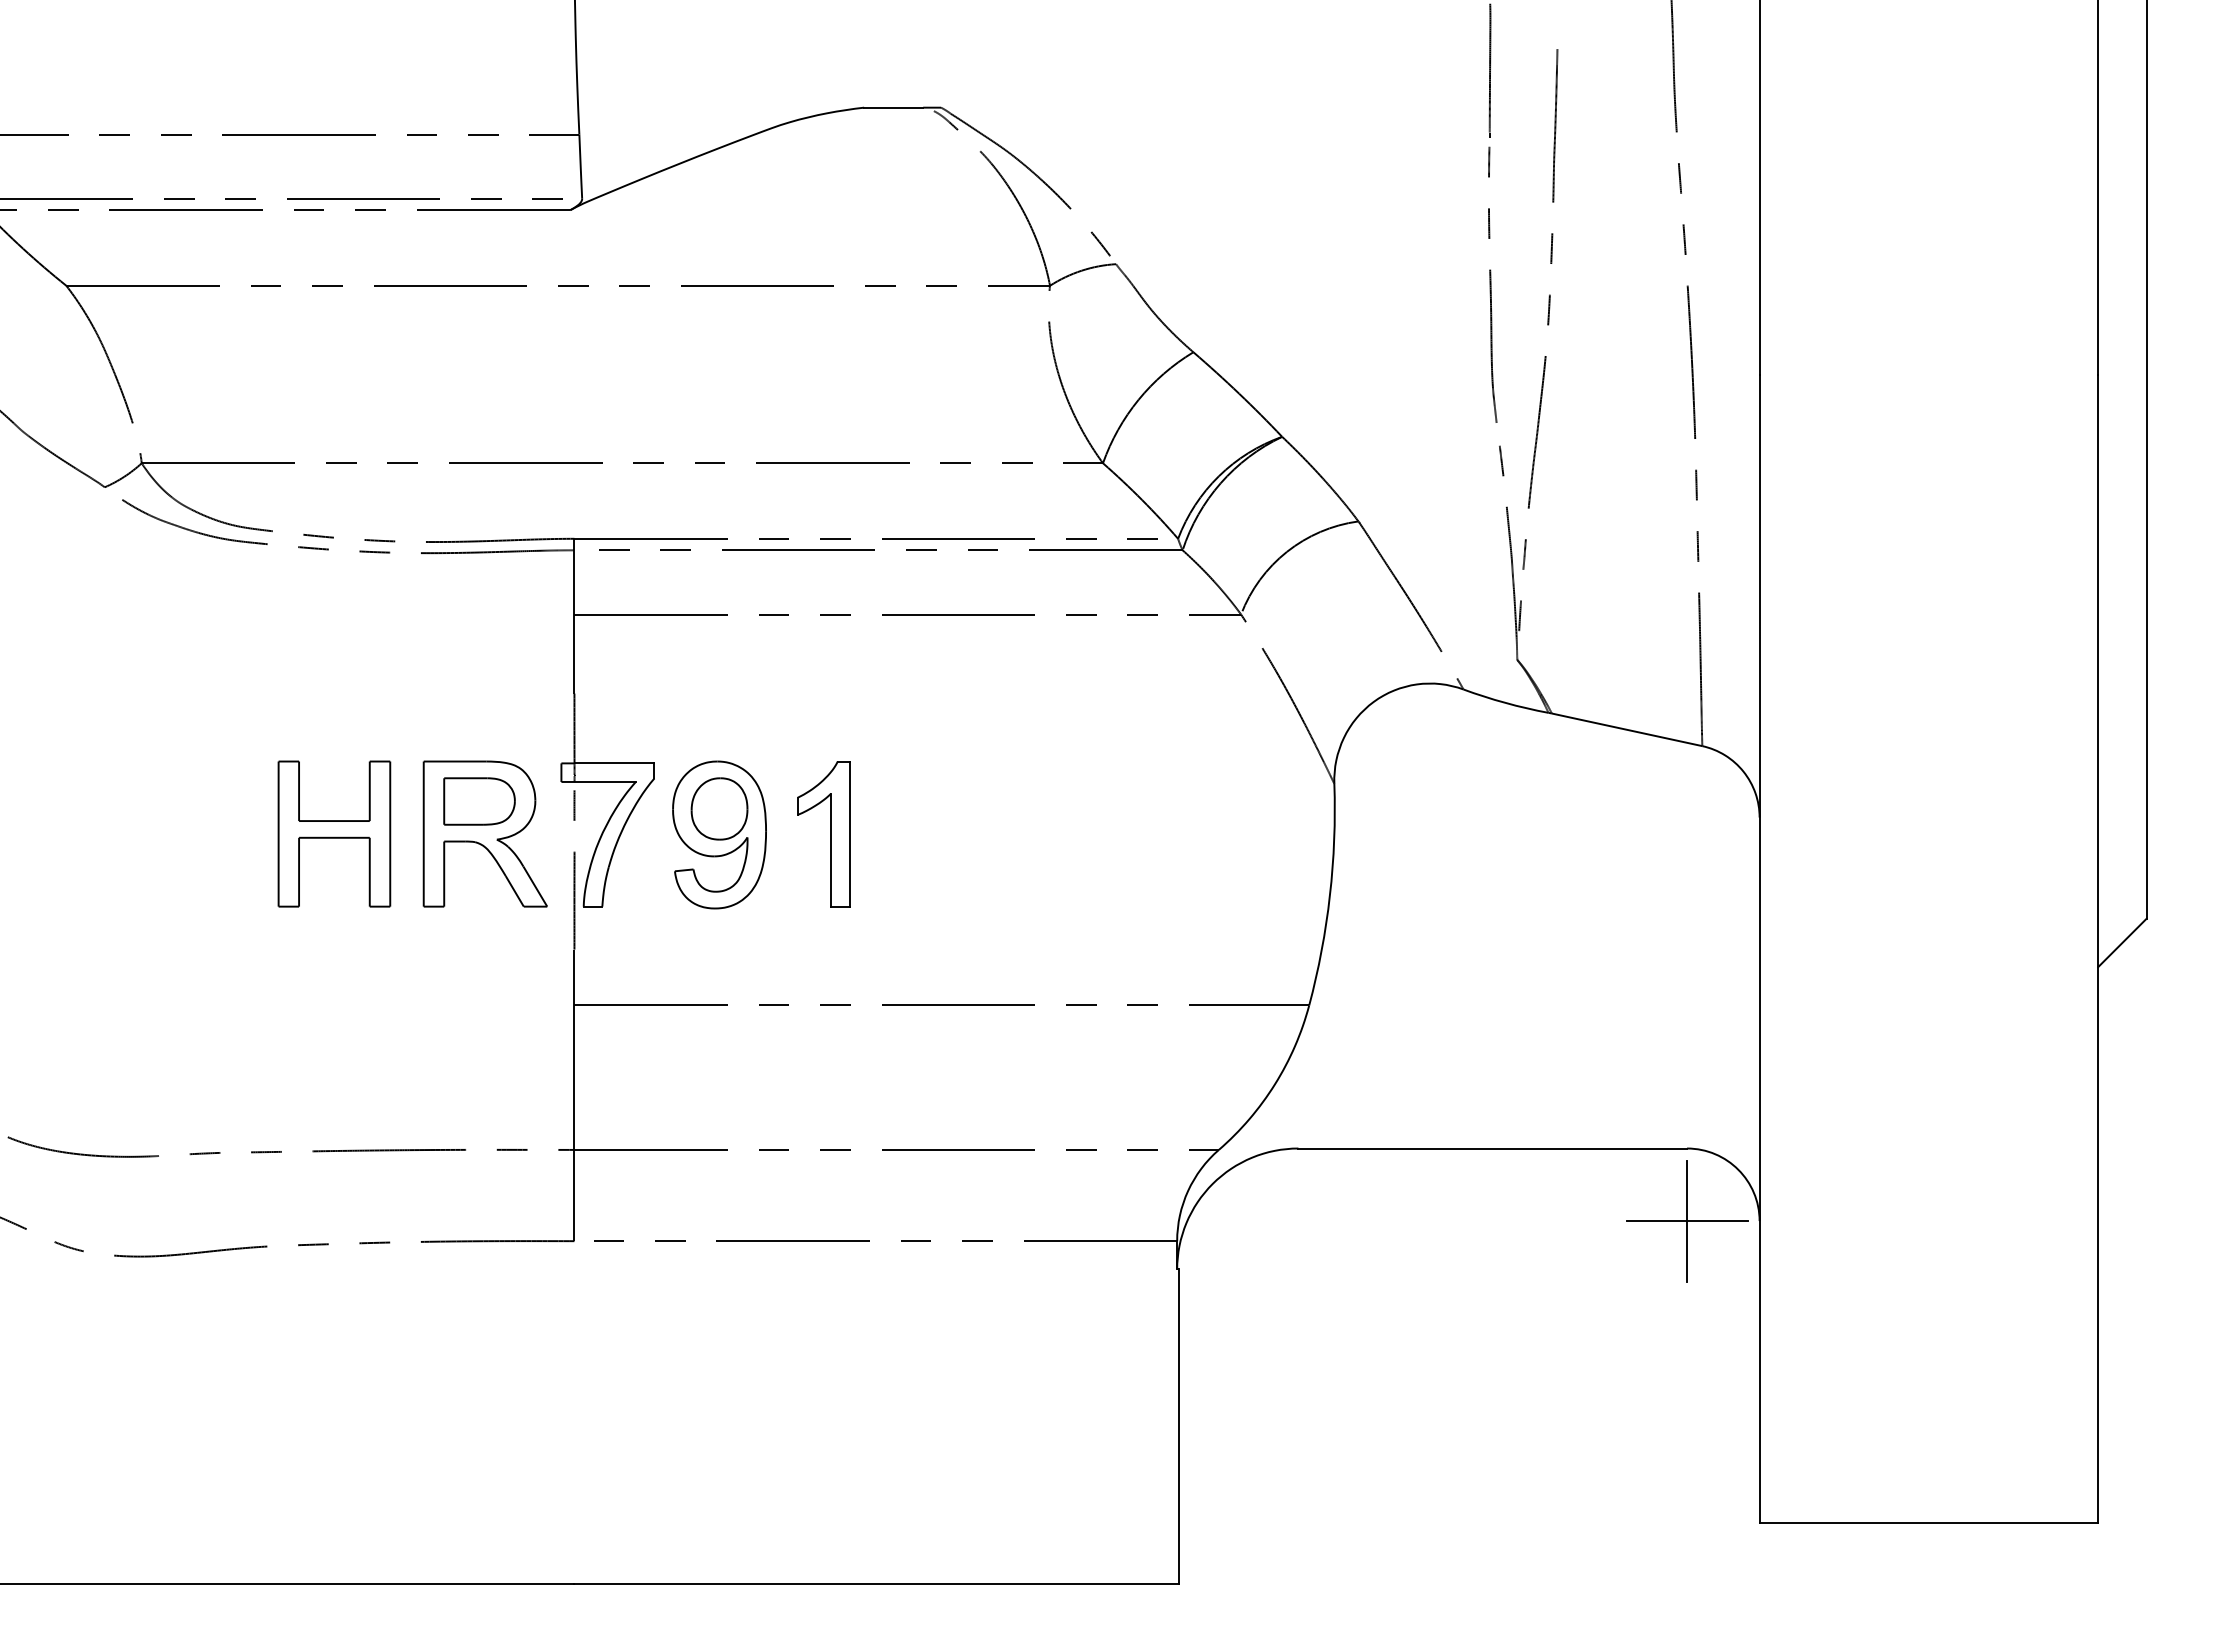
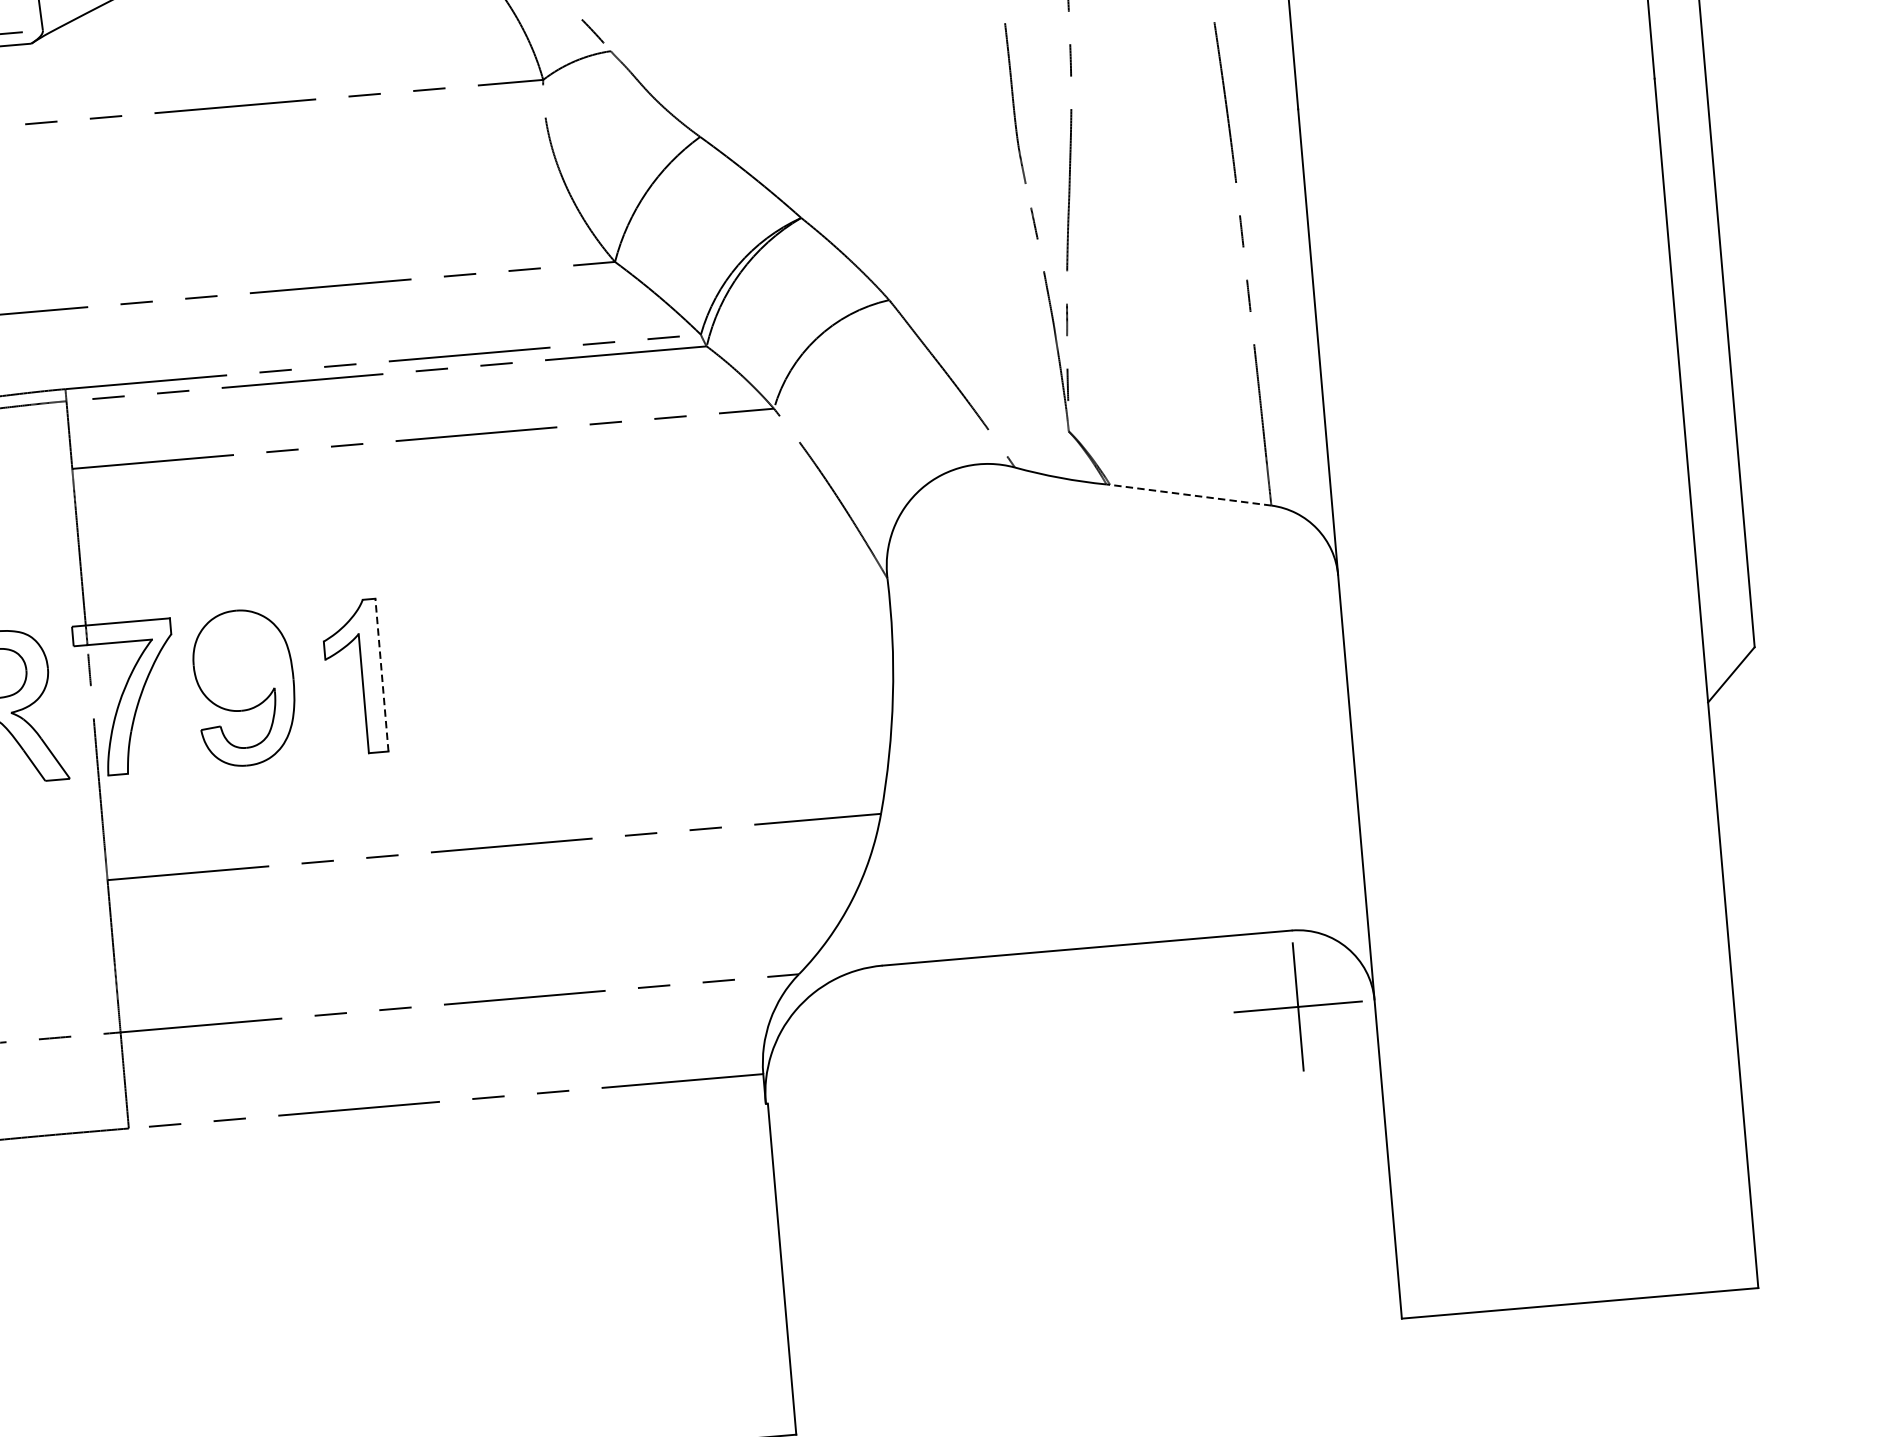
line: (1627, 729) -> (1191, 494), solid -> dashed
part: (719, 808) -> (242, 659), removed
line: (849, 834) -> (381, 675), solid -> dashed

